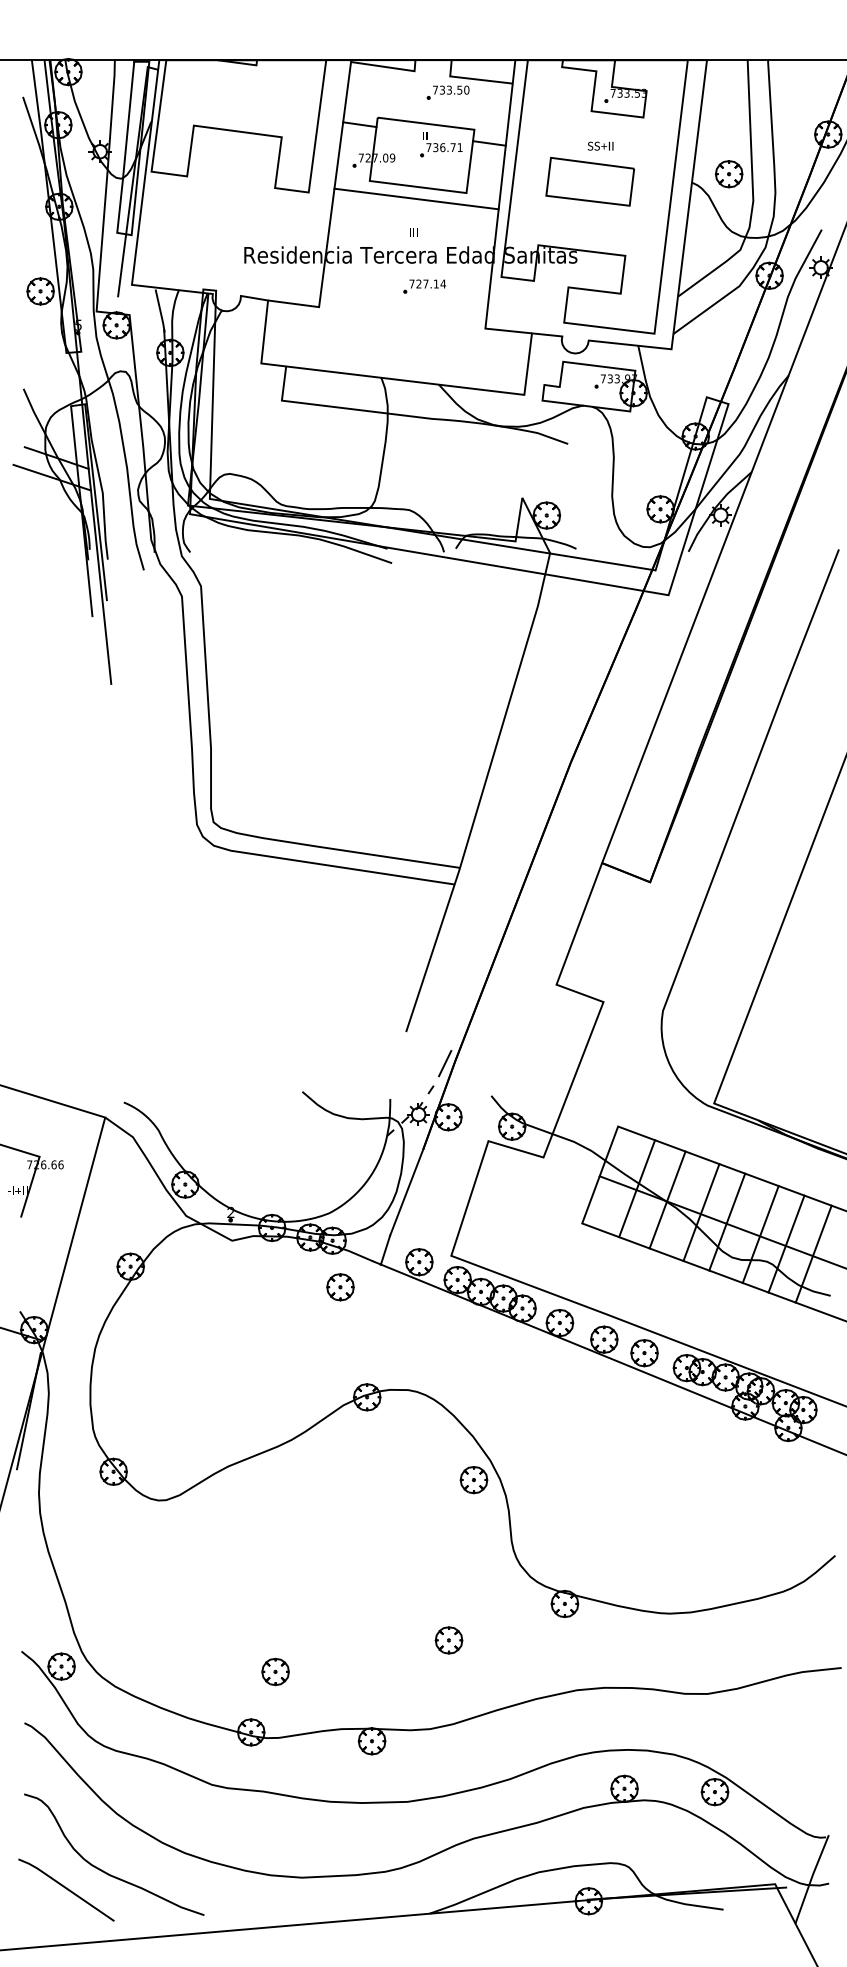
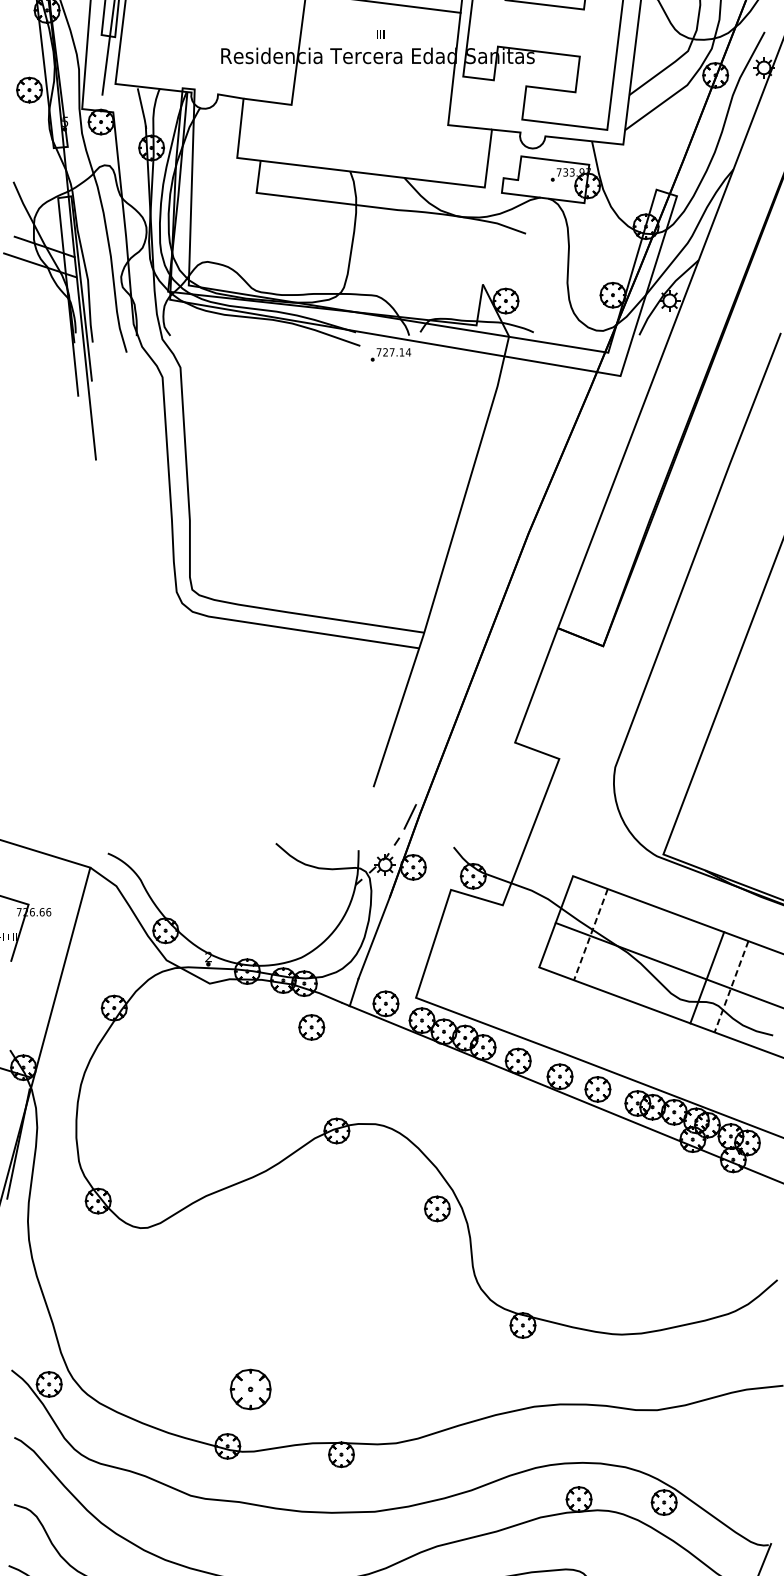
part: (424, 286) -> (390, 354), moved
line: (637, 1188) -> (591, 934), solid -> dashed
line: (667, 1199) -> (619, 944), removed
line: (701, 1212) -> (651, 957), removed
line: (727, 1221) -> (675, 965), removed
line: (786, 1244) -> (731, 987), solid -> dashed
line: (813, 1253) -> (756, 995), removed
part: (448, 1640) -> (413, 1359), removed
part: (275, 1671) -> (250, 1389), size x1.6

